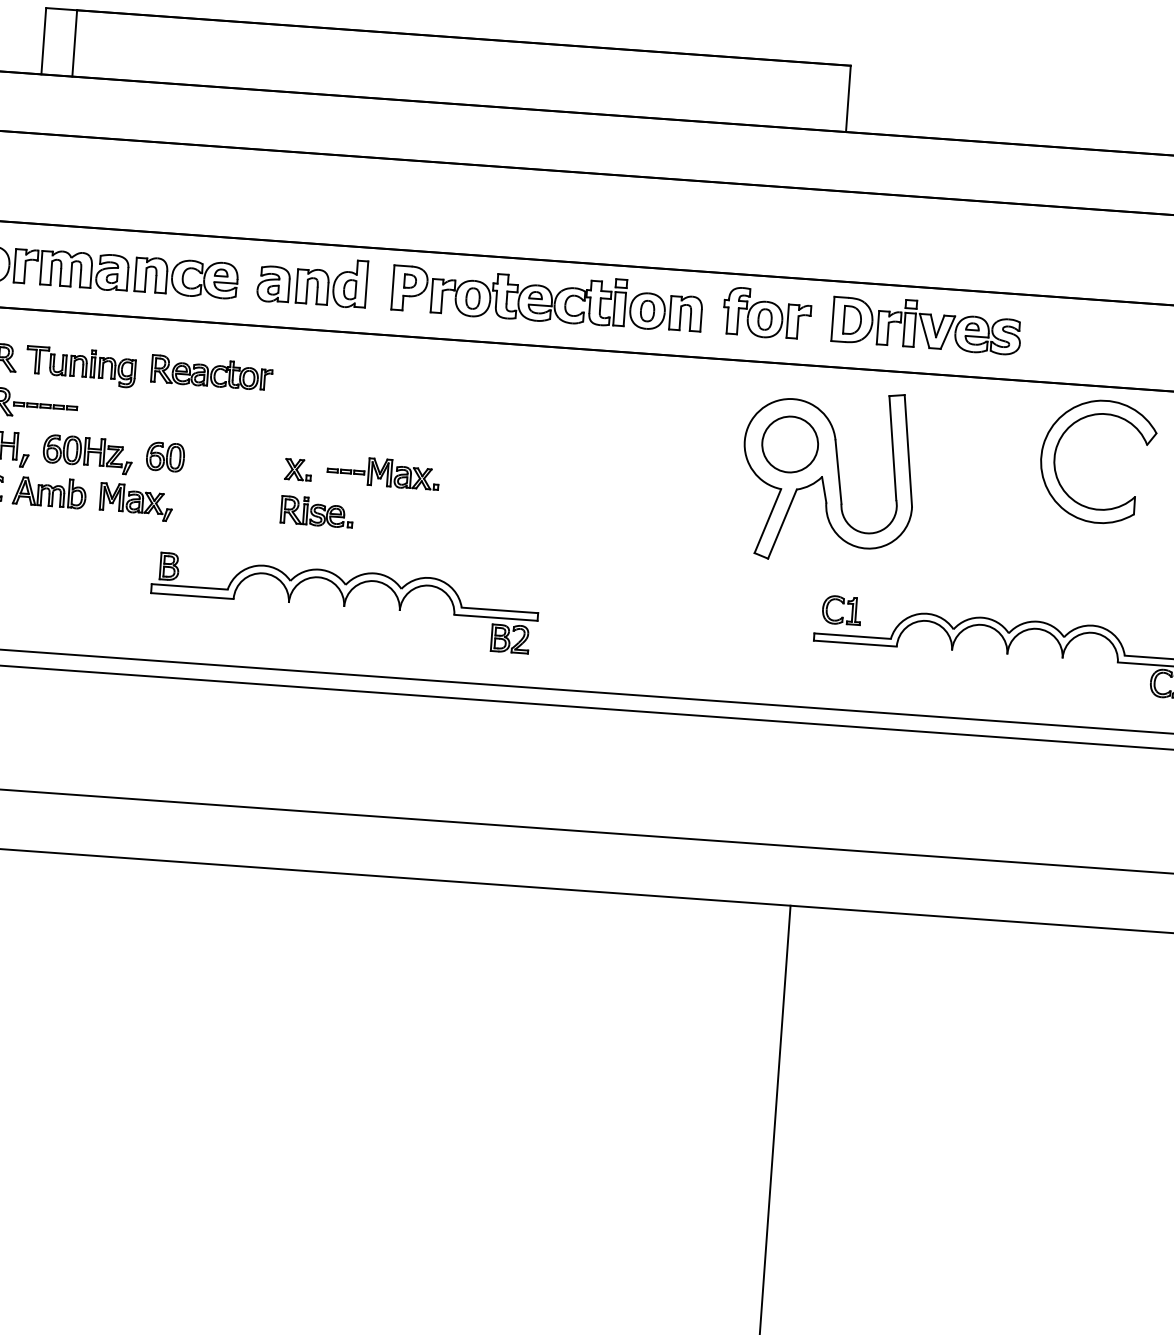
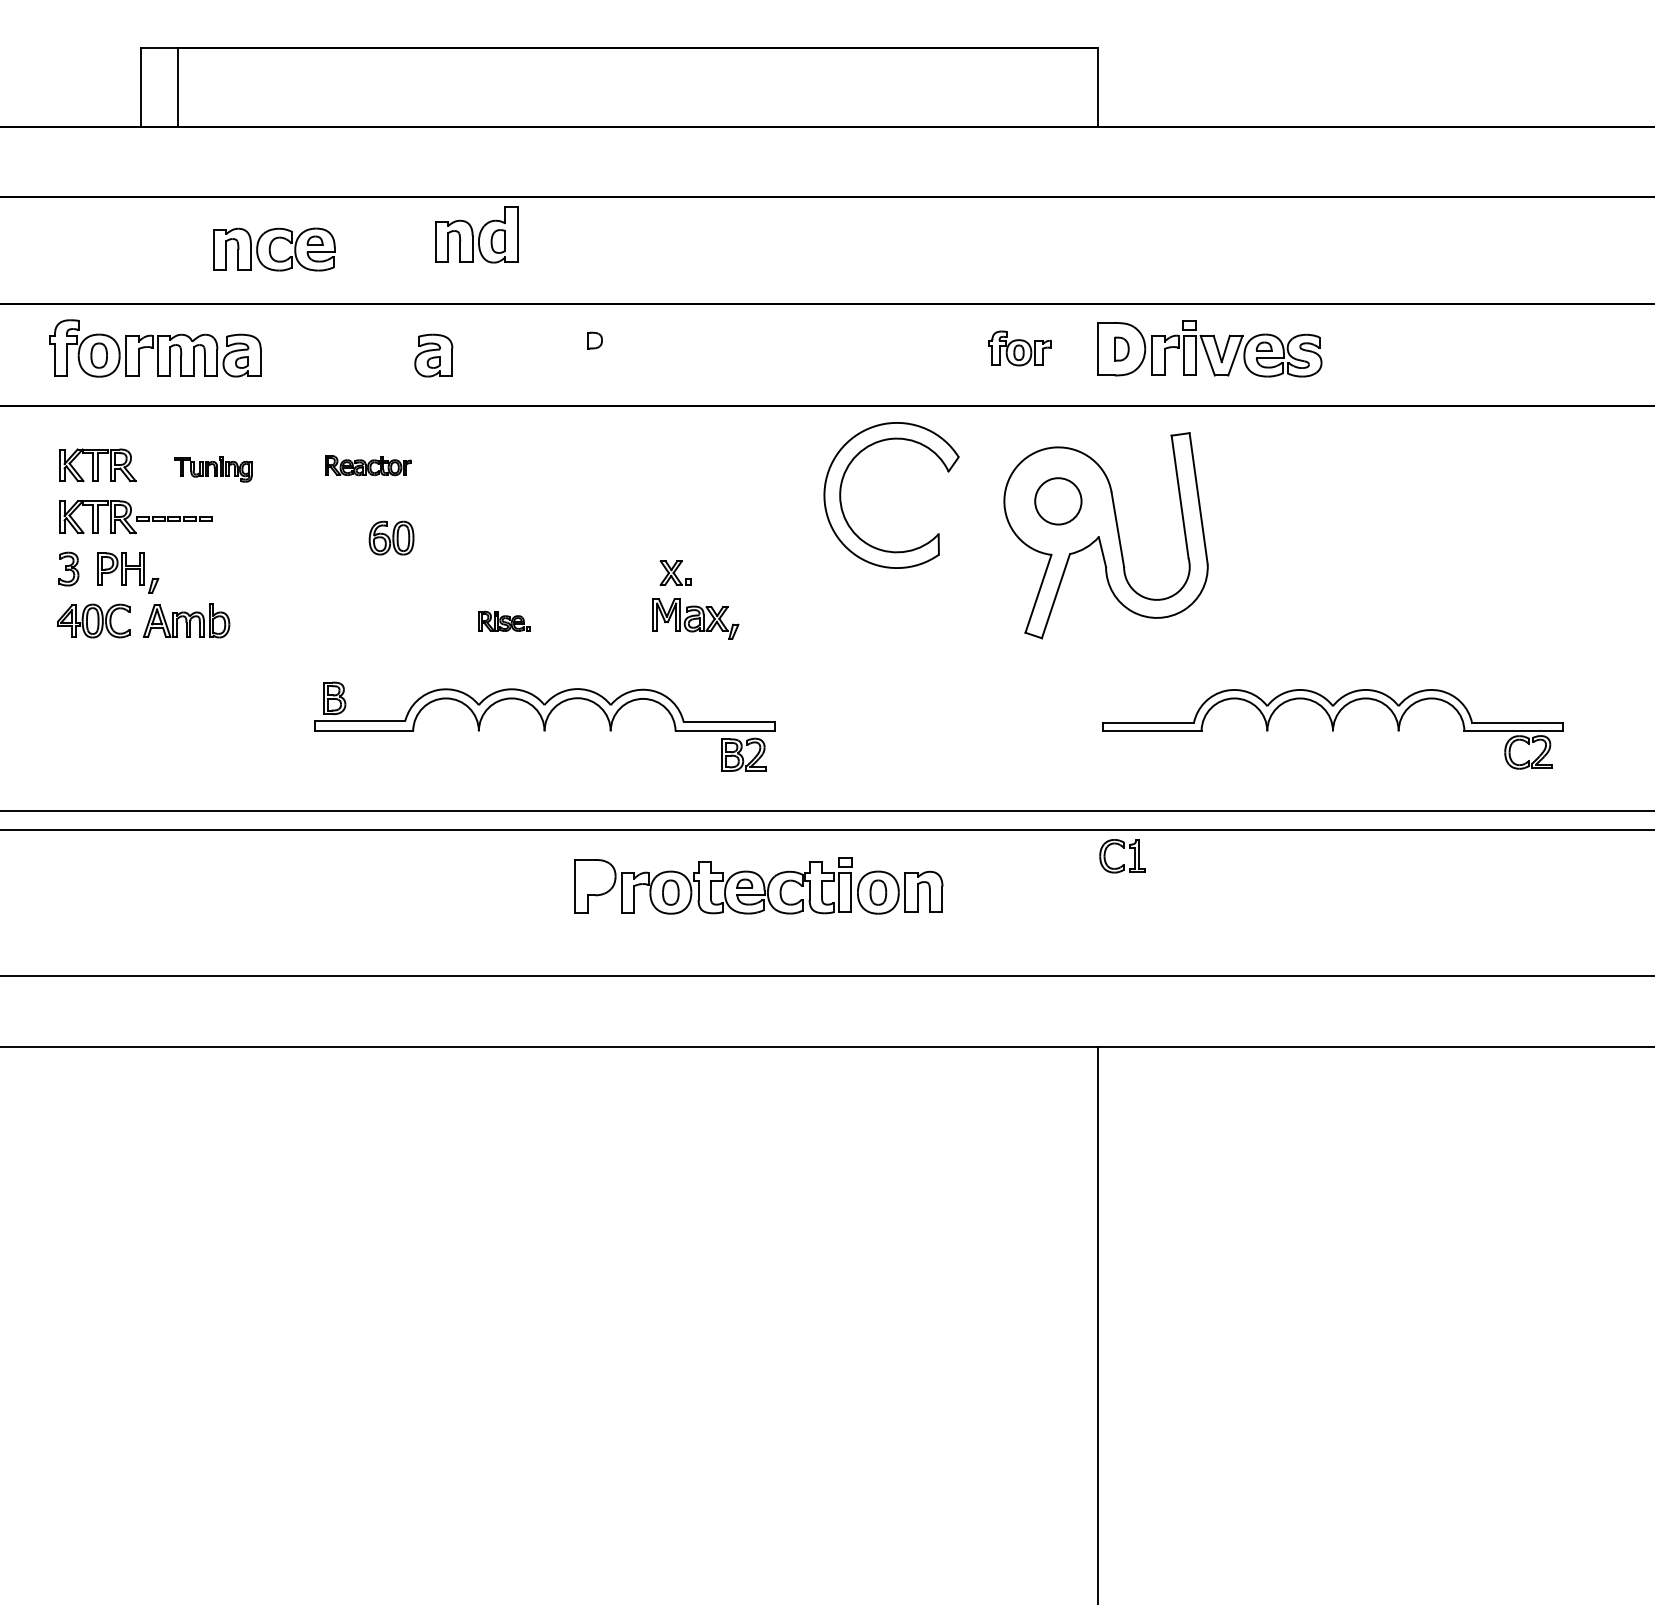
part: (186, 277) -> (274, 249), moved
part: (331, 282) -> (476, 234), moved
part: (547, 297) -> (758, 885), moved
part: (767, 313) -> (1020, 348), size x0.6
part: (852, 319) -> (1121, 348), size x0.7
part: (81, 366) -> (213, 469), size x0.6
part: (212, 372) -> (368, 465), size x0.6
circle: (790, 444) -> (1058, 501), size x0.7
part: (87, 454) -> (228, 572), removed
part: (165, 456) -> (391, 537), moved
part: (1055, 458) -> (841, 495), moved
part: (298, 469) -> (675, 572), moved
part: (383, 472) -> (579, 569), removed
part: (136, 501) -> (695, 618), moved
part: (317, 512) -> (504, 621), size x0.6
part: (841, 617) -> (1122, 864), moved

